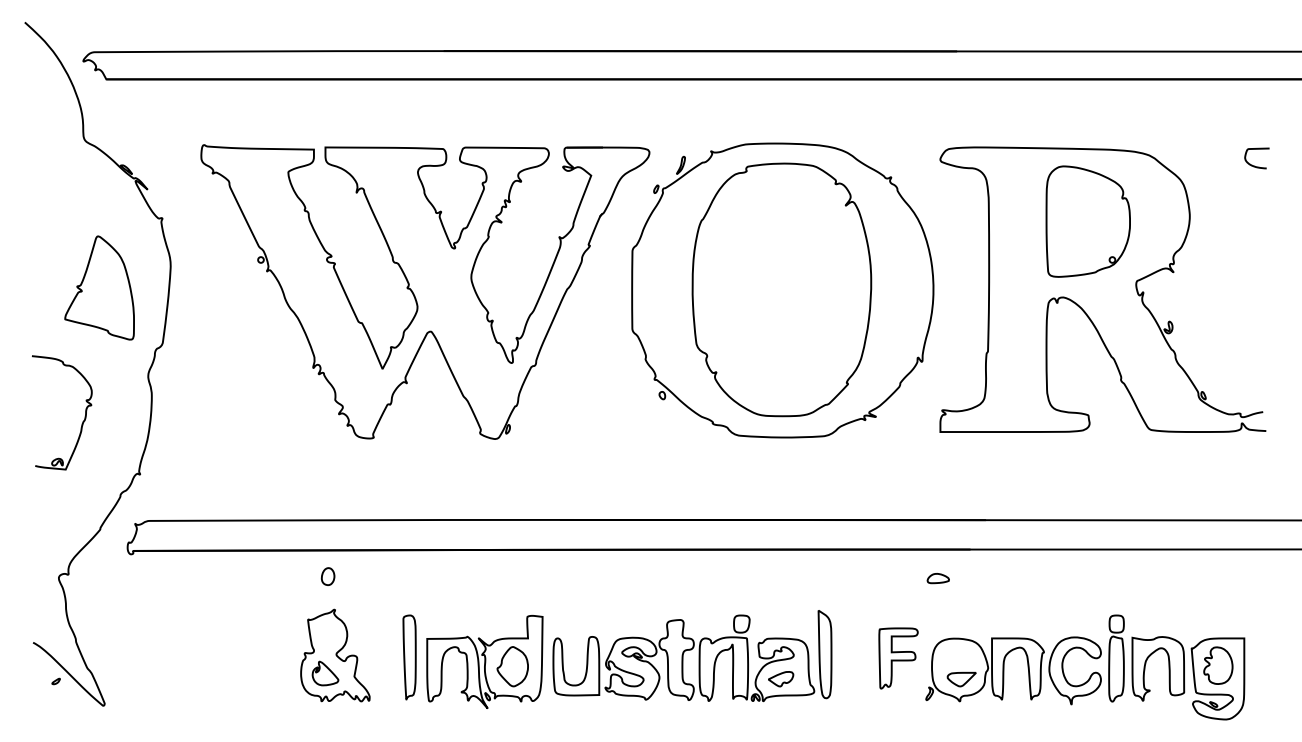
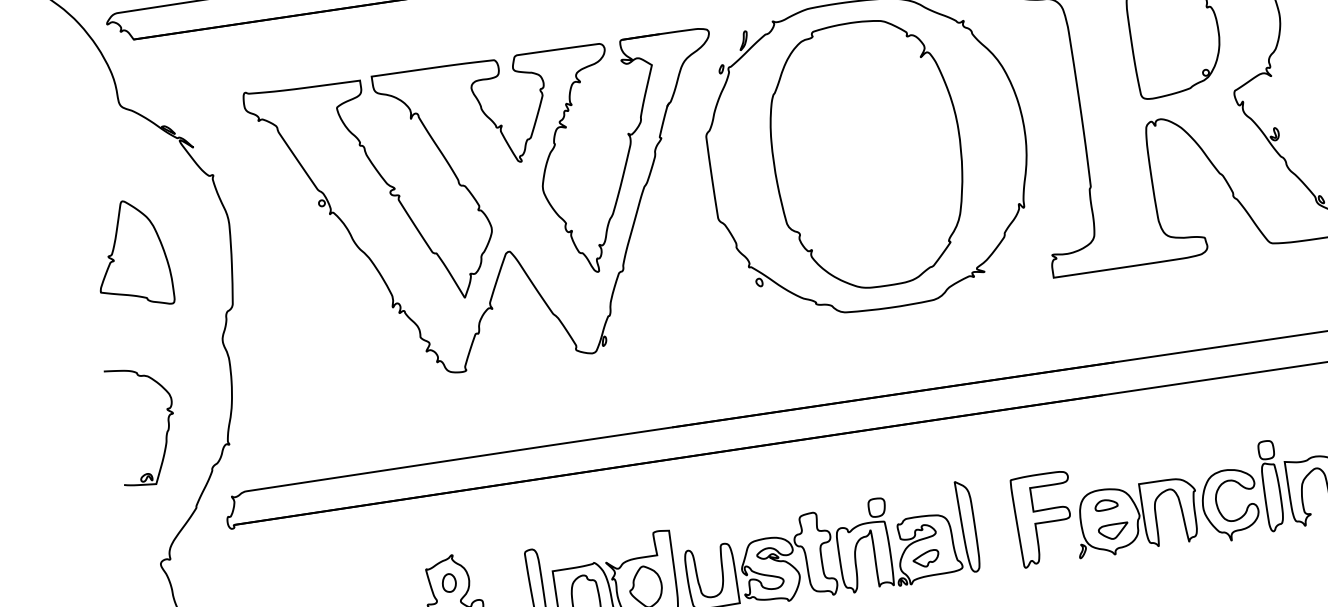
part: (99, 287) -> (131, 254), moved
part: (82, 421) -> (166, 431), moved
part: (327, 576) -> (448, 583), moved
part: (937, 578) -> (1105, 505), moved
part: (898, 658) -> (1044, 519), size x1.43

